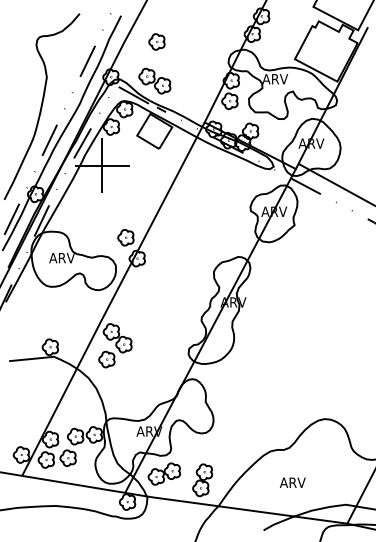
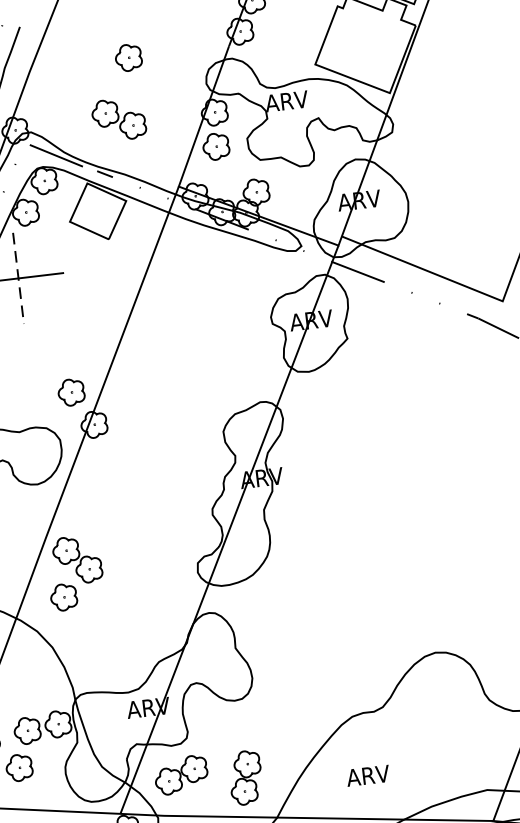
part: (156, 41) -> (127, 57), moved
part: (154, 80) -> (118, 118), moved
line: (102, 165) -> (18, 277), solid -> dashed
text: (292, 482) -> (367, 775), moved

